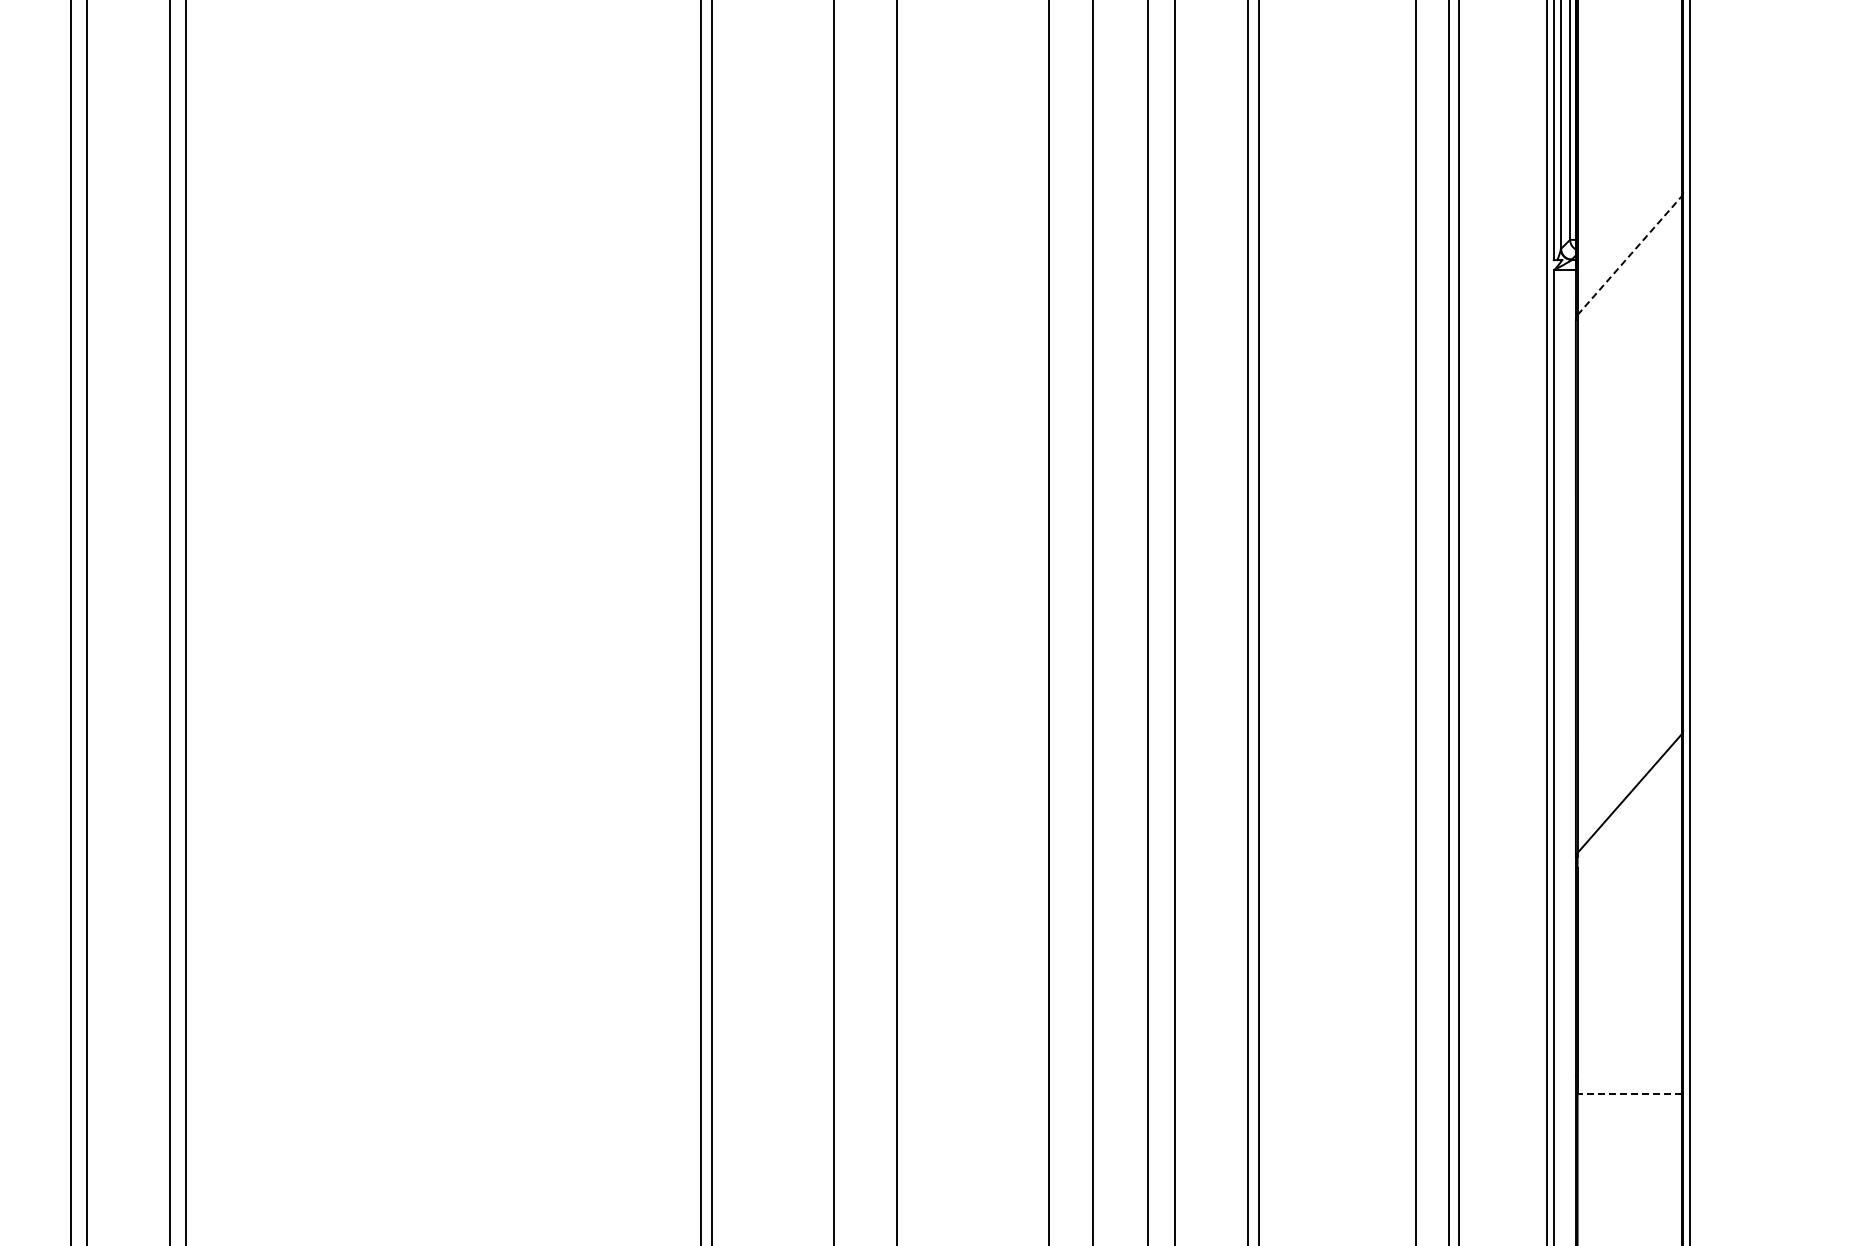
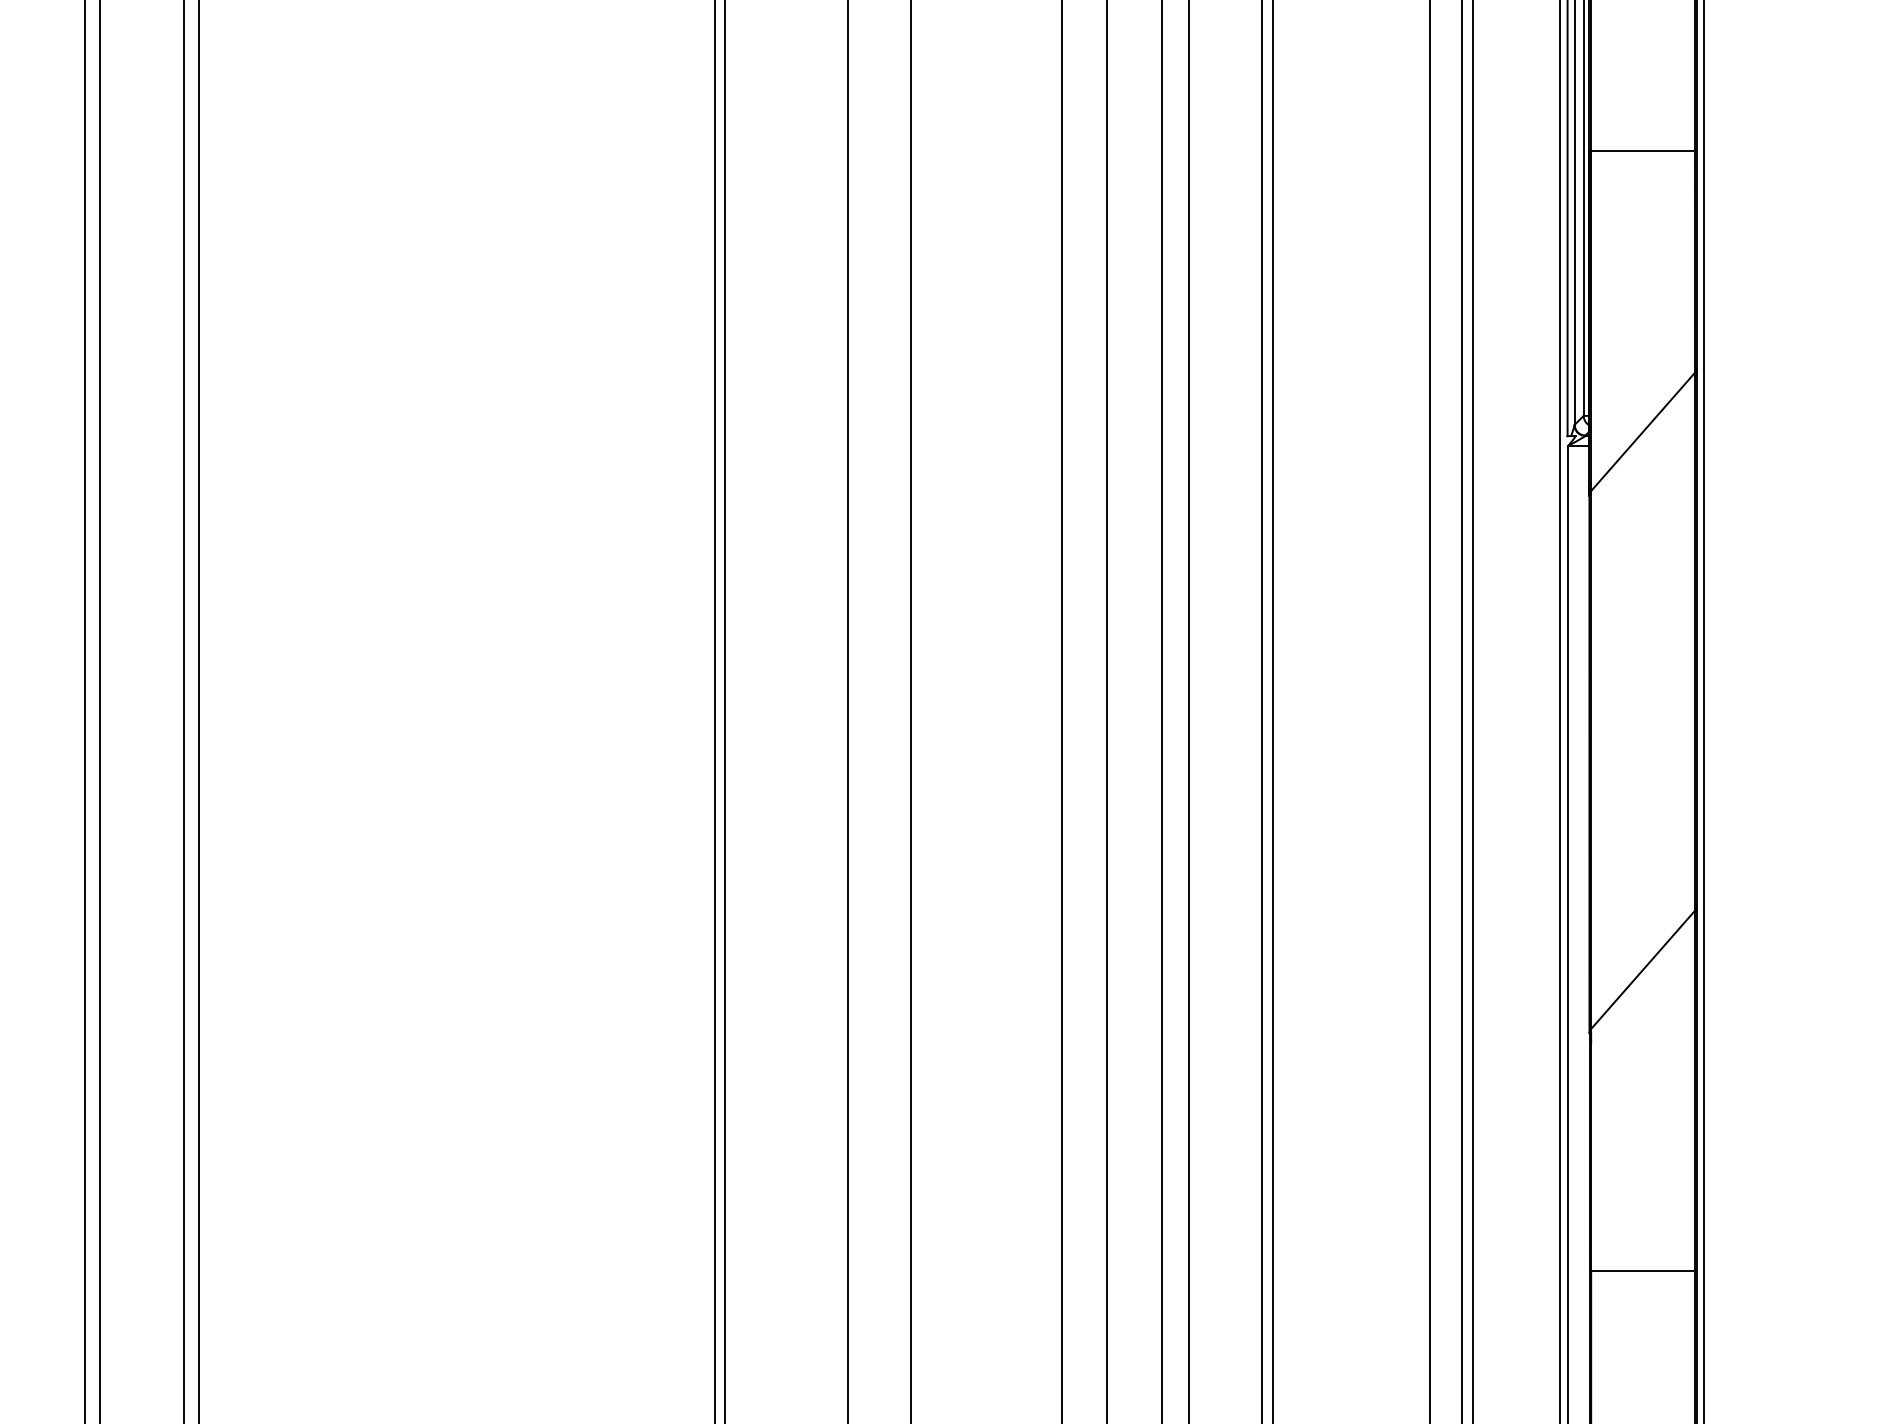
line: (1629, 255) -> (1643, 431), dashed -> solid
line: (1628, 1094) -> (1642, 1270), dashed -> solid

